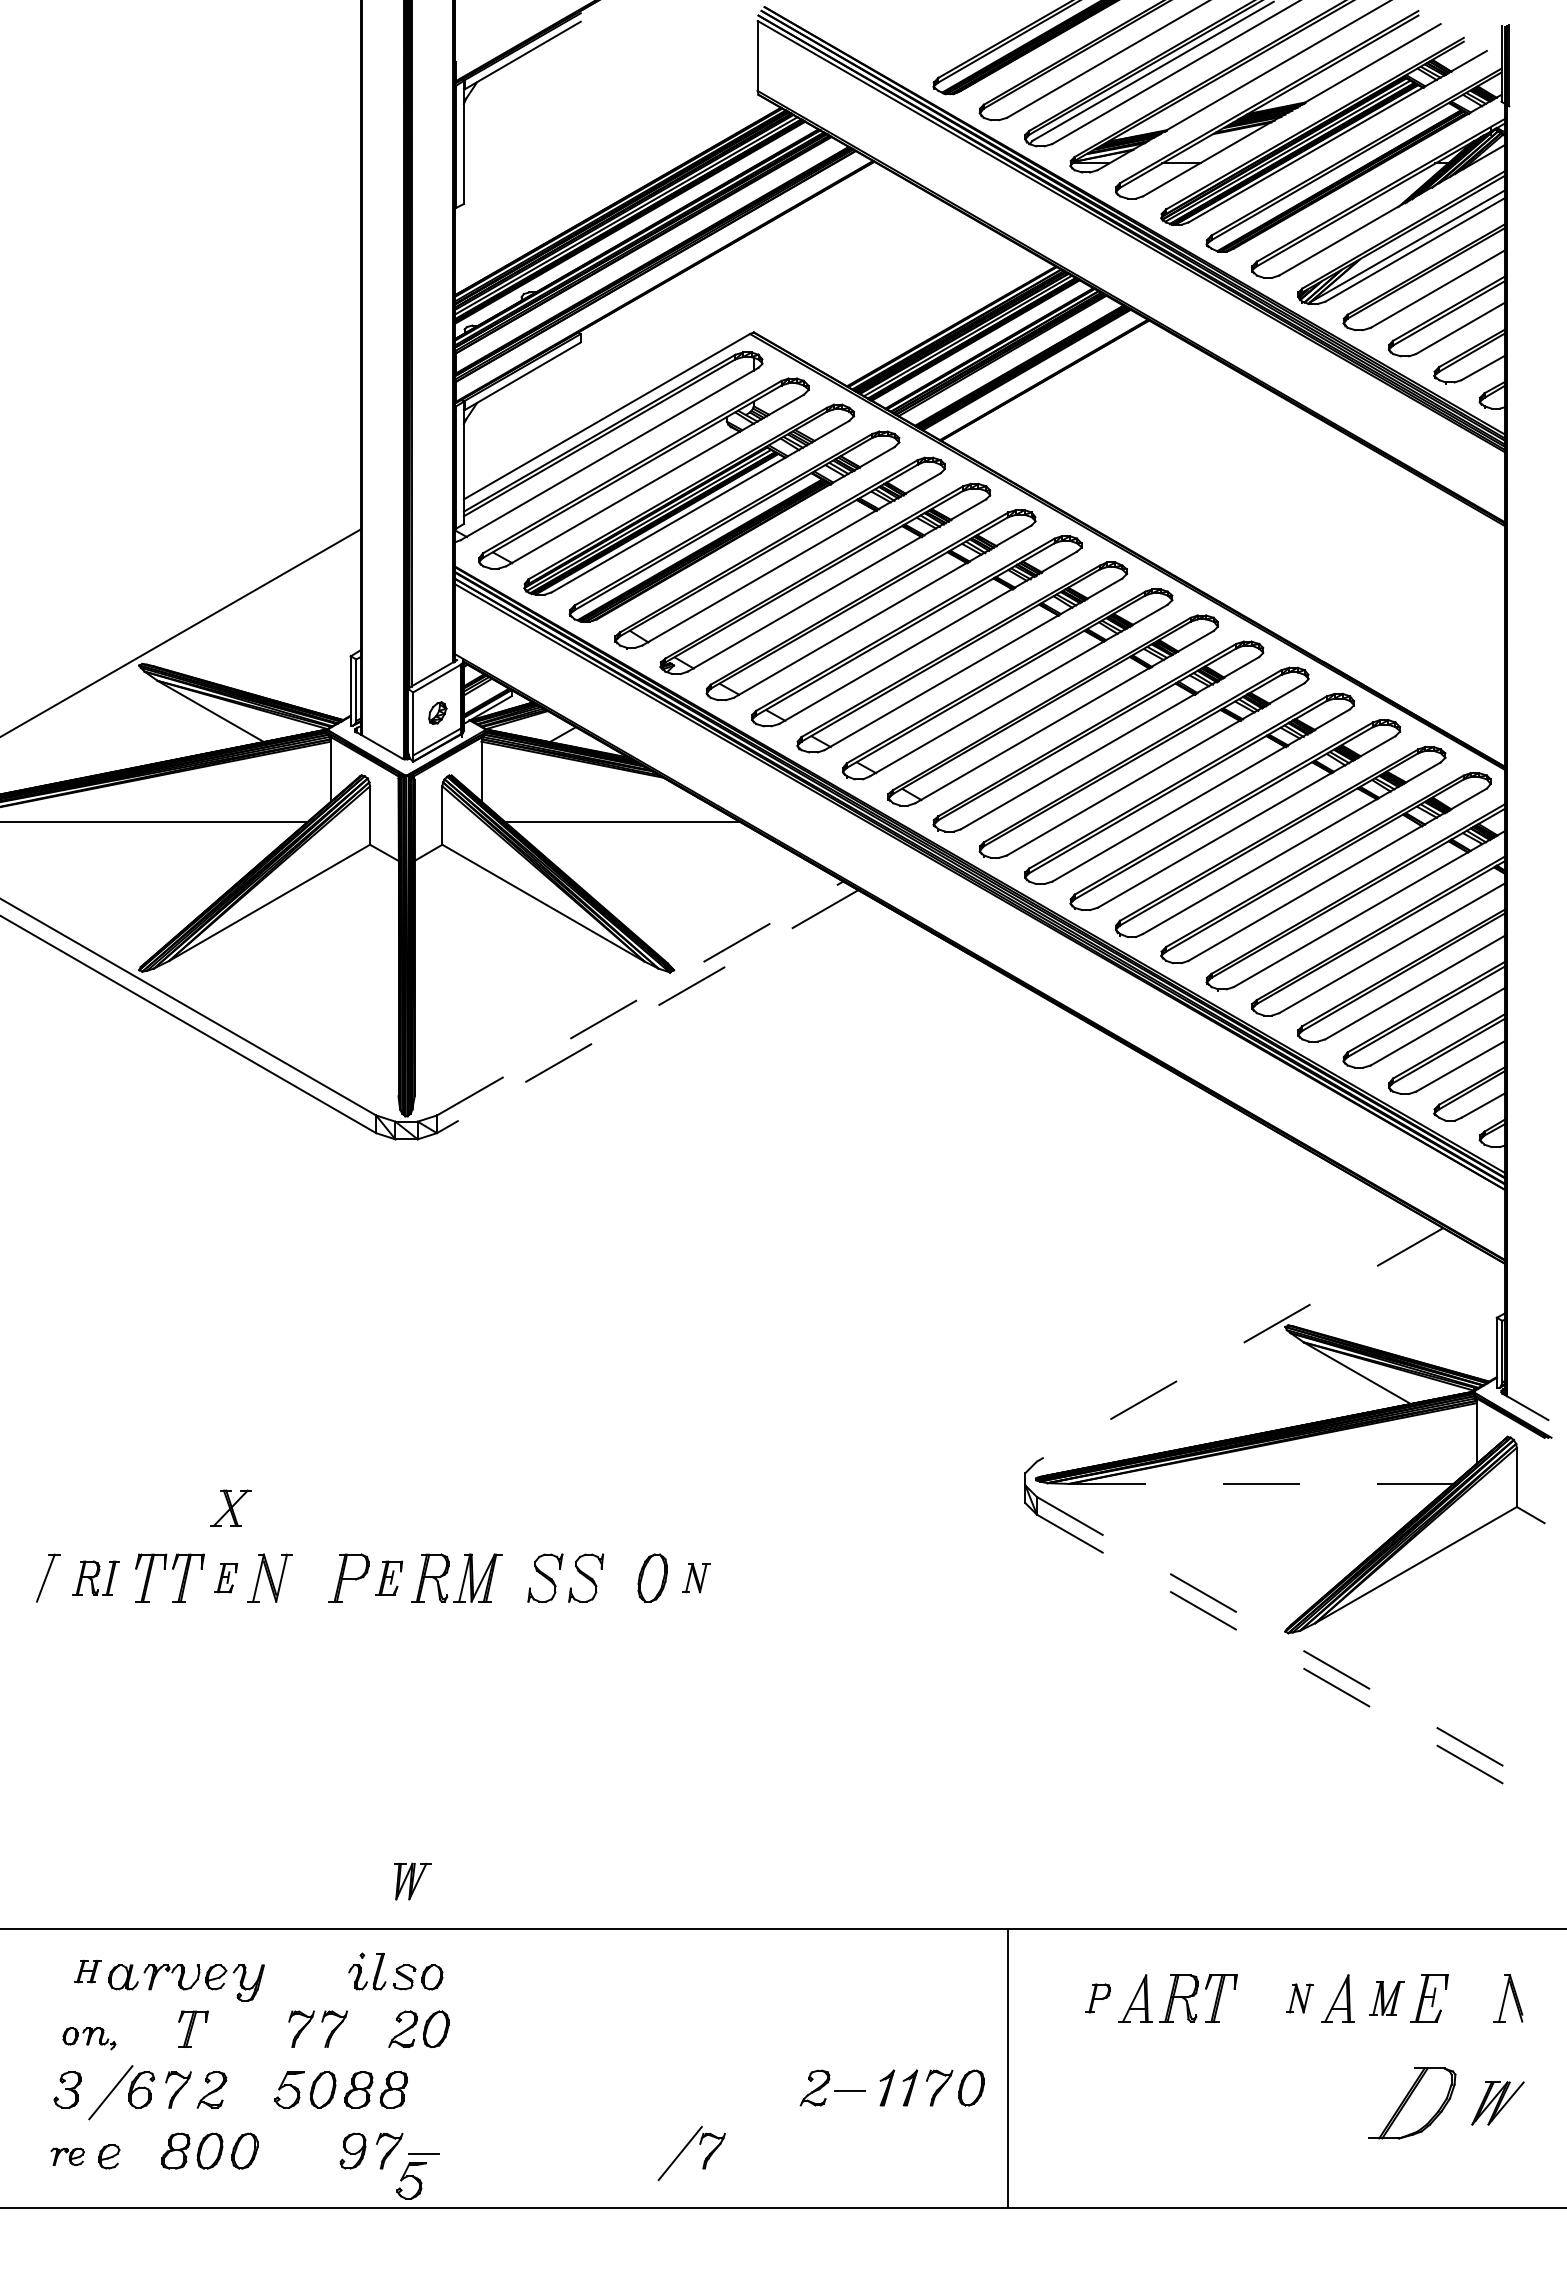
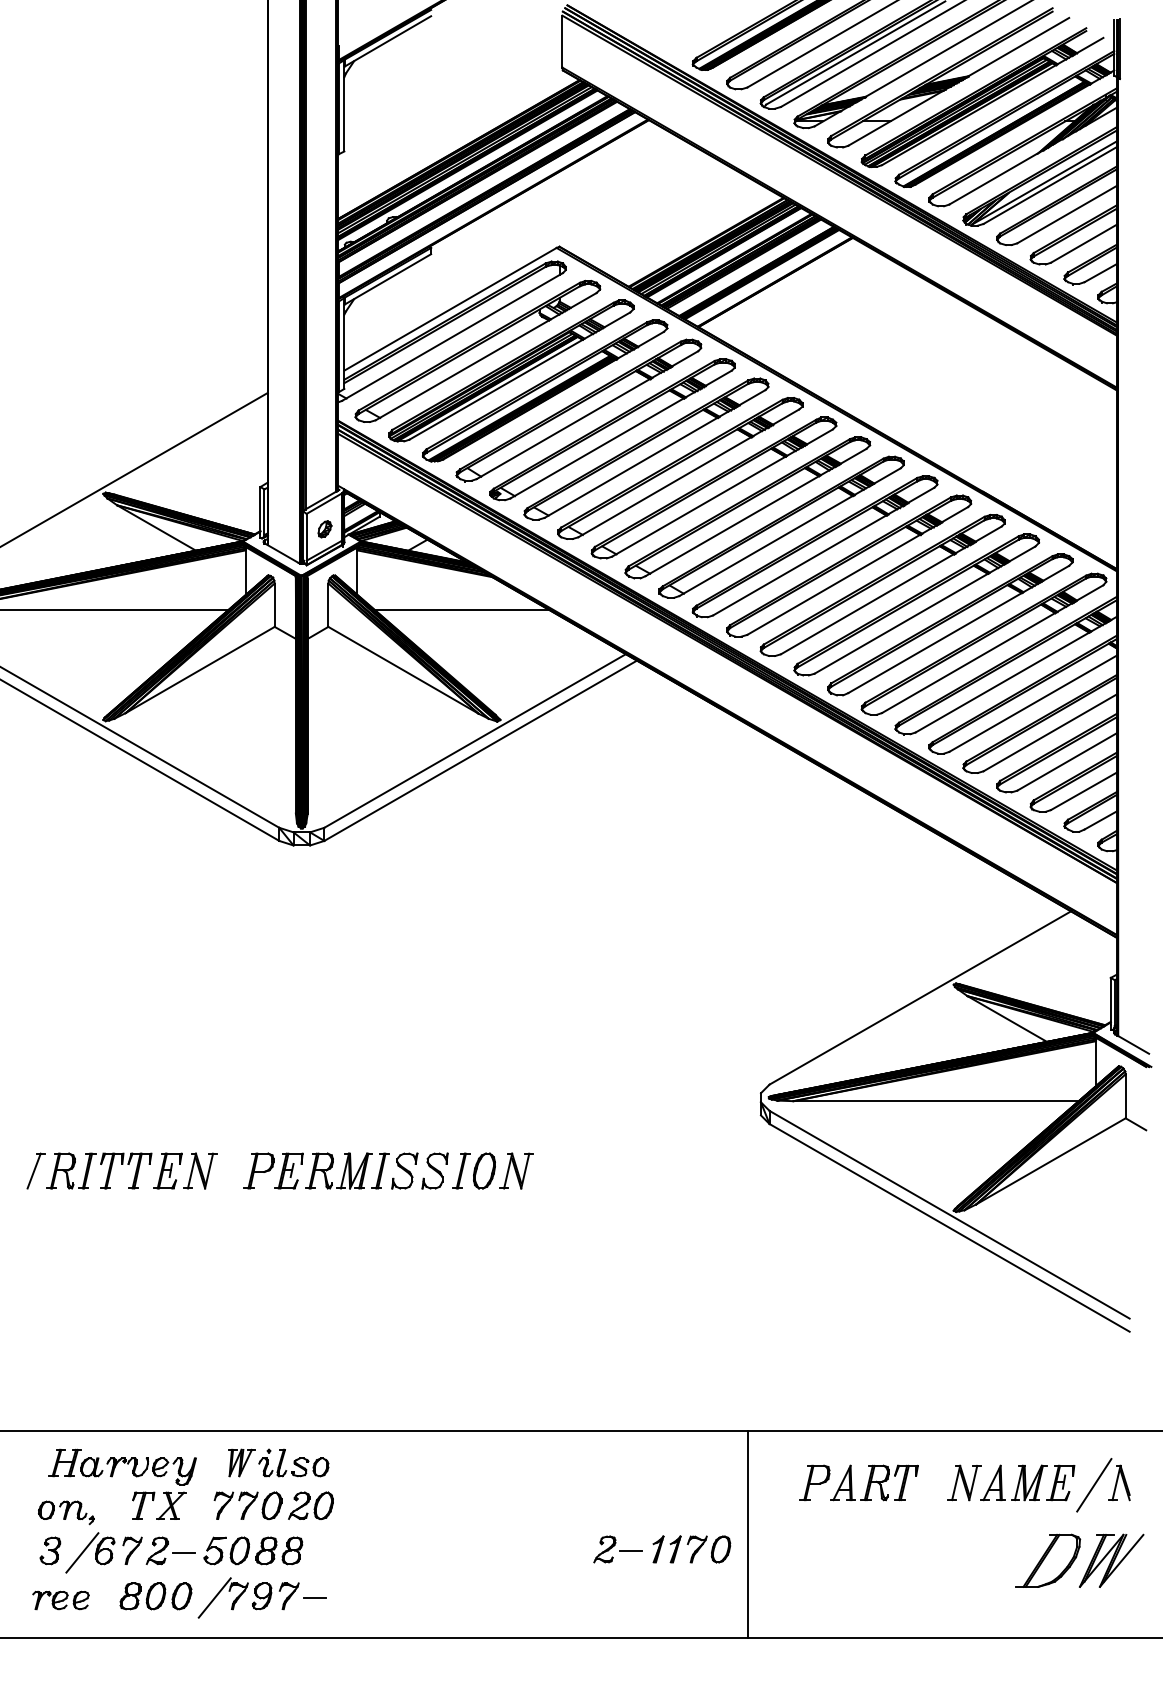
line: (640, 998) -> (475, 740), dashed -> solid
line: (647, 1011) -> (480, 750), dashed -> solid
line: (1240, 1344) -> (920, 997), dashed -> solid
line: (1261, 1483) -> (936, 1100), dashed -> solid
part: (230, 1507) -> (171, 1505), moved
part: (95, 1577) -> (71, 1170), size x1.43
part: (225, 1577) -> (167, 1170), size x1.67
part: (388, 1577) -> (288, 1170), size x1.43
part: (513, 1577) -> (381, 1170), added
part: (621, 1577) -> (461, 1170), added
part: (696, 1577) -> (516, 1170), size x1.67
line: (1280, 1637) -> (950, 1215), dashed -> solid
line: (1280, 1654) -> (950, 1227), dashed -> solid
part: (412, 1881) -> (241, 1462), moved
part: (87, 1971) -> (65, 1462), size x1.67
part: (1097, 1998) -> (814, 1482), size x1.67
part: (1299, 1998) -> (964, 1482), size x1.67
part: (1386, 1998) -> (1028, 1482), size x1.43
line: (1474, 2001) -> (1094, 1485), added
part: (366, 2029) -> (272, 1505), added
part: (89, 2038) -> (66, 1512), size x1.43
line: (247, 2092) -> (183, 1552), added
part: (1497, 2103) -> (1111, 1560), size x1.67
part: (686, 2147) -> (219, 1593), moved
part: (67, 2156) -> (50, 1600), size x1.43
part: (411, 2180) -> (305, 1618), removed

